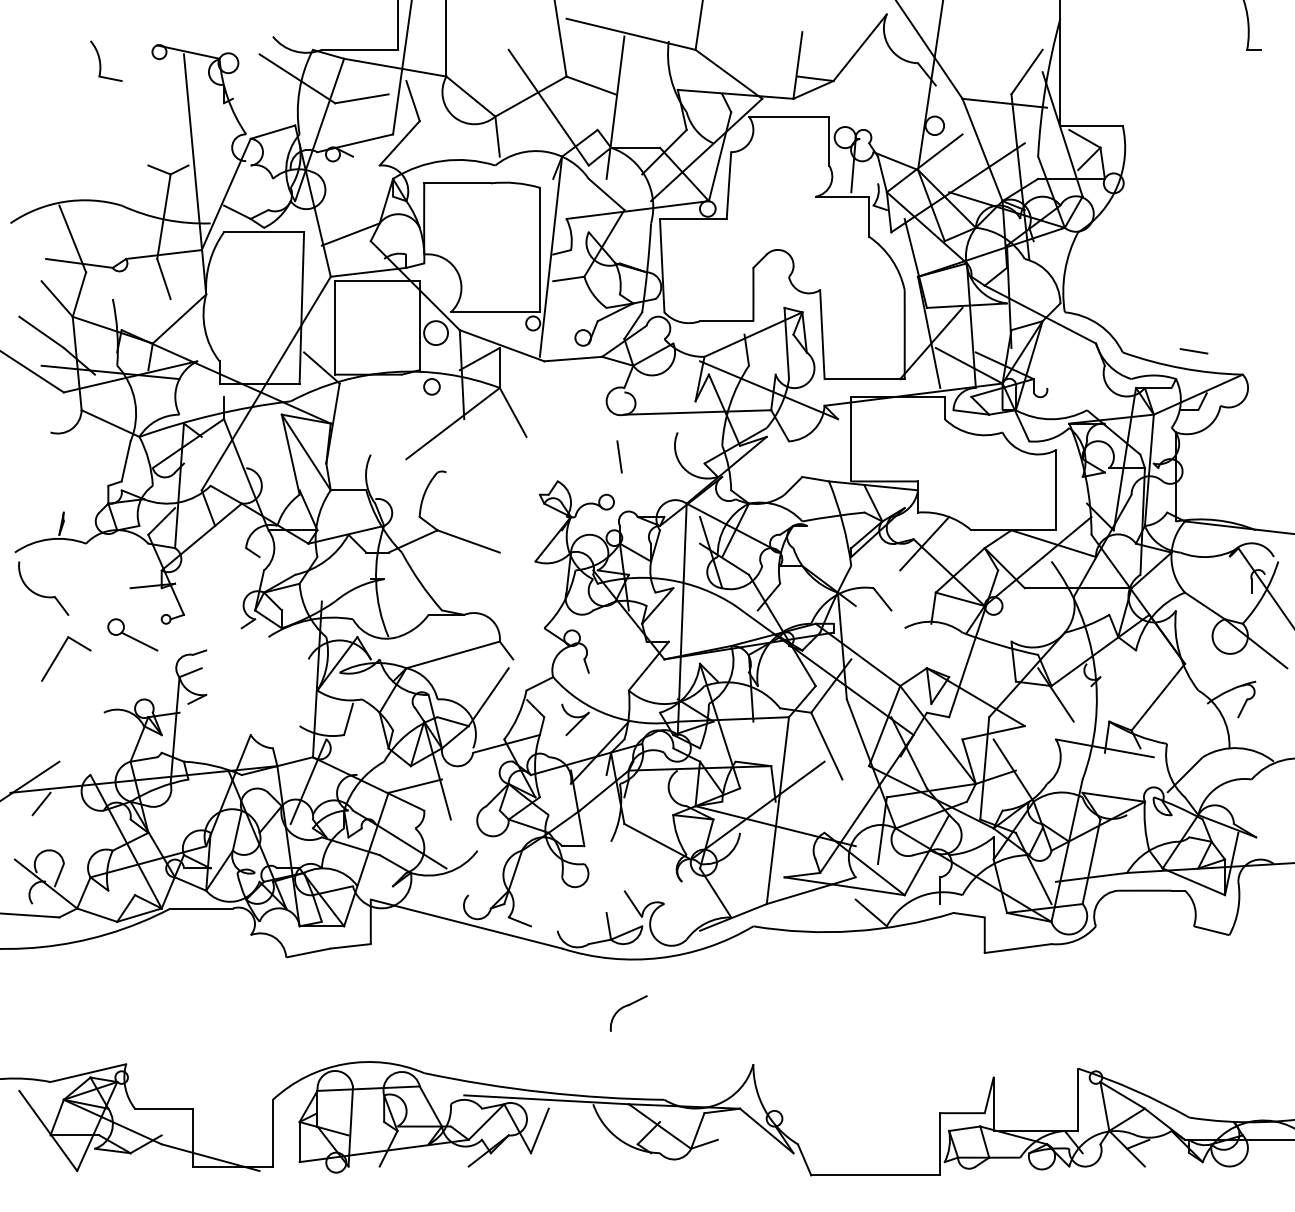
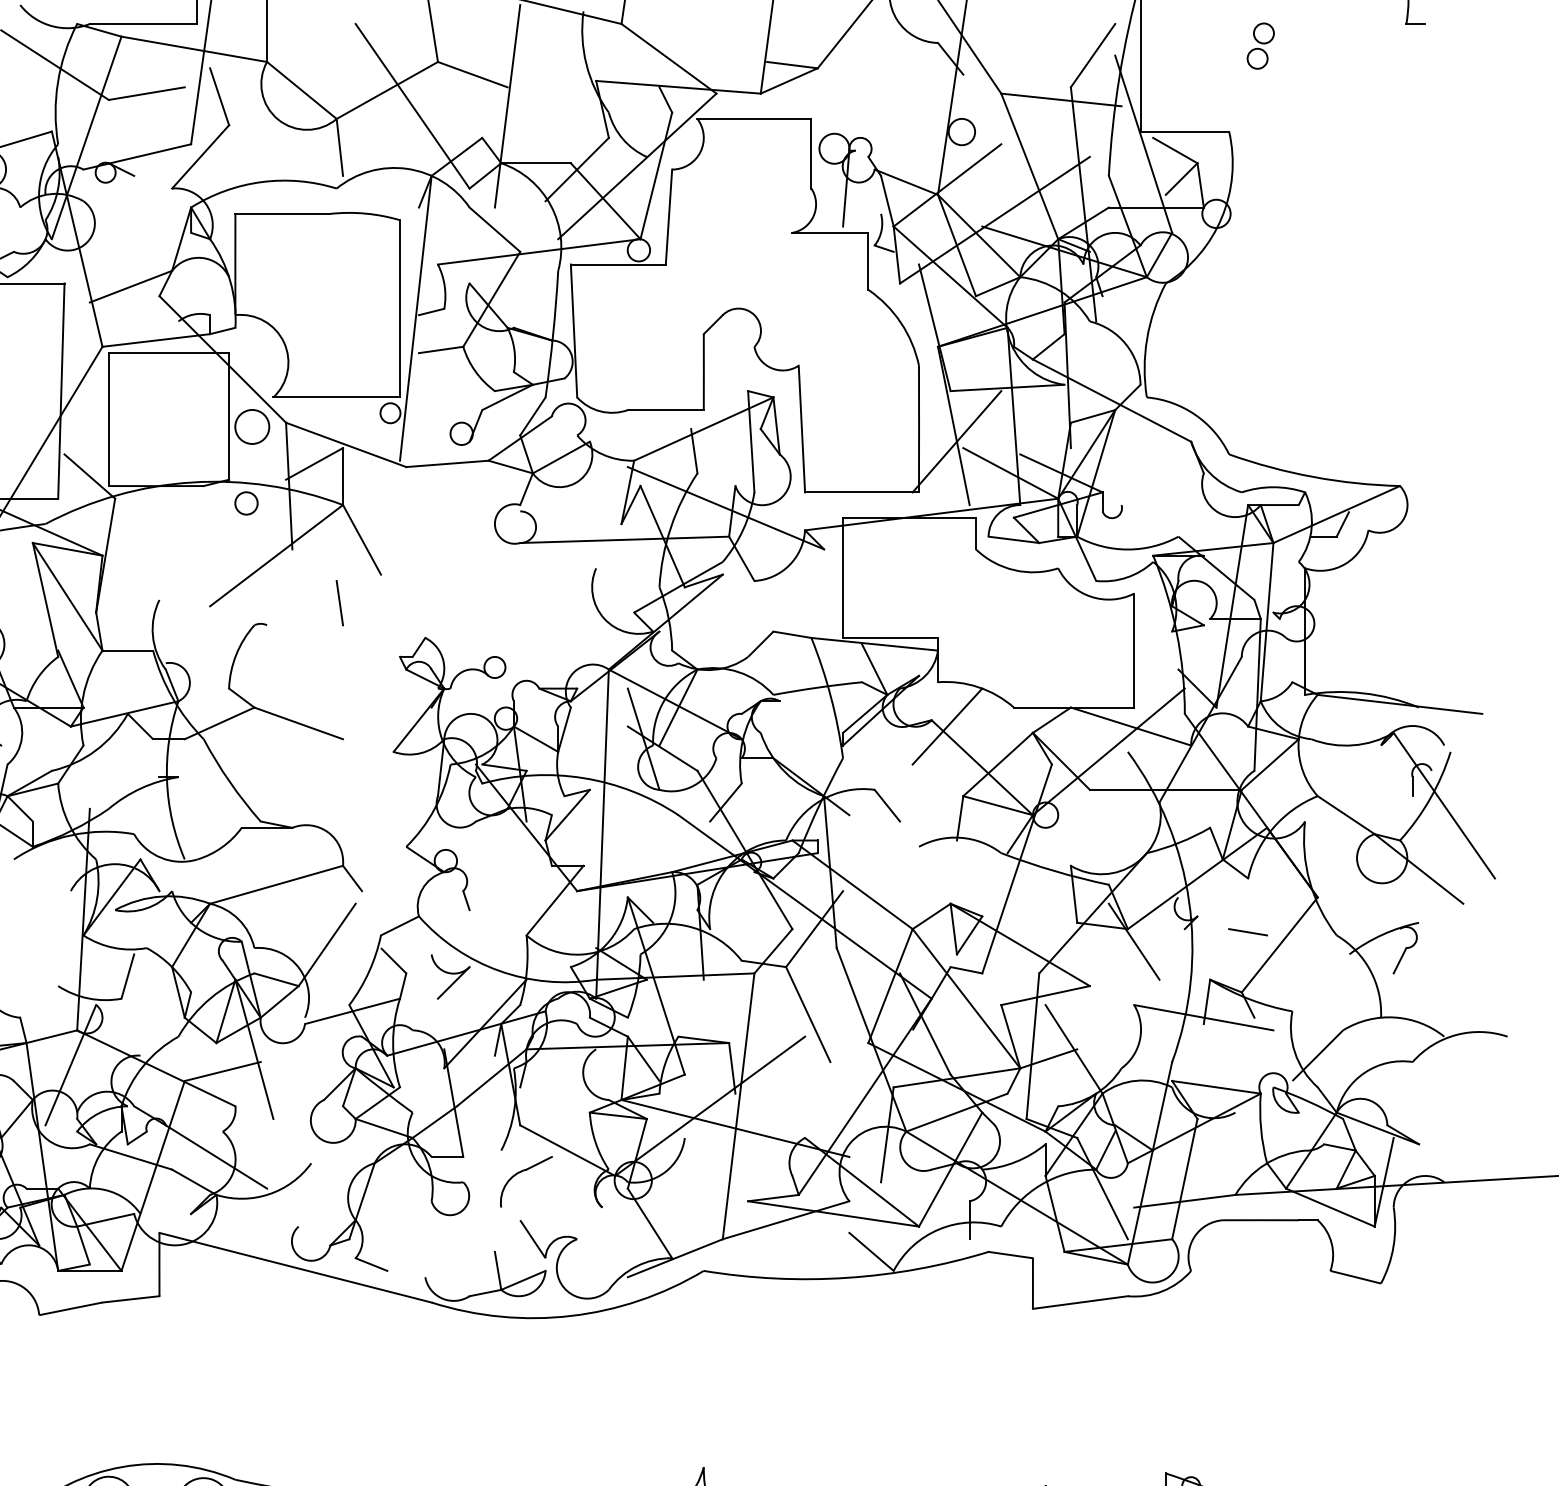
part: (1144, 65) -> (1260, 46), added
line: (1193, 351) -> (1247, 932), moved
line: (619, 456) -> (339, 602), moved
part: (625, 1007) -> (521, 1172), moved

